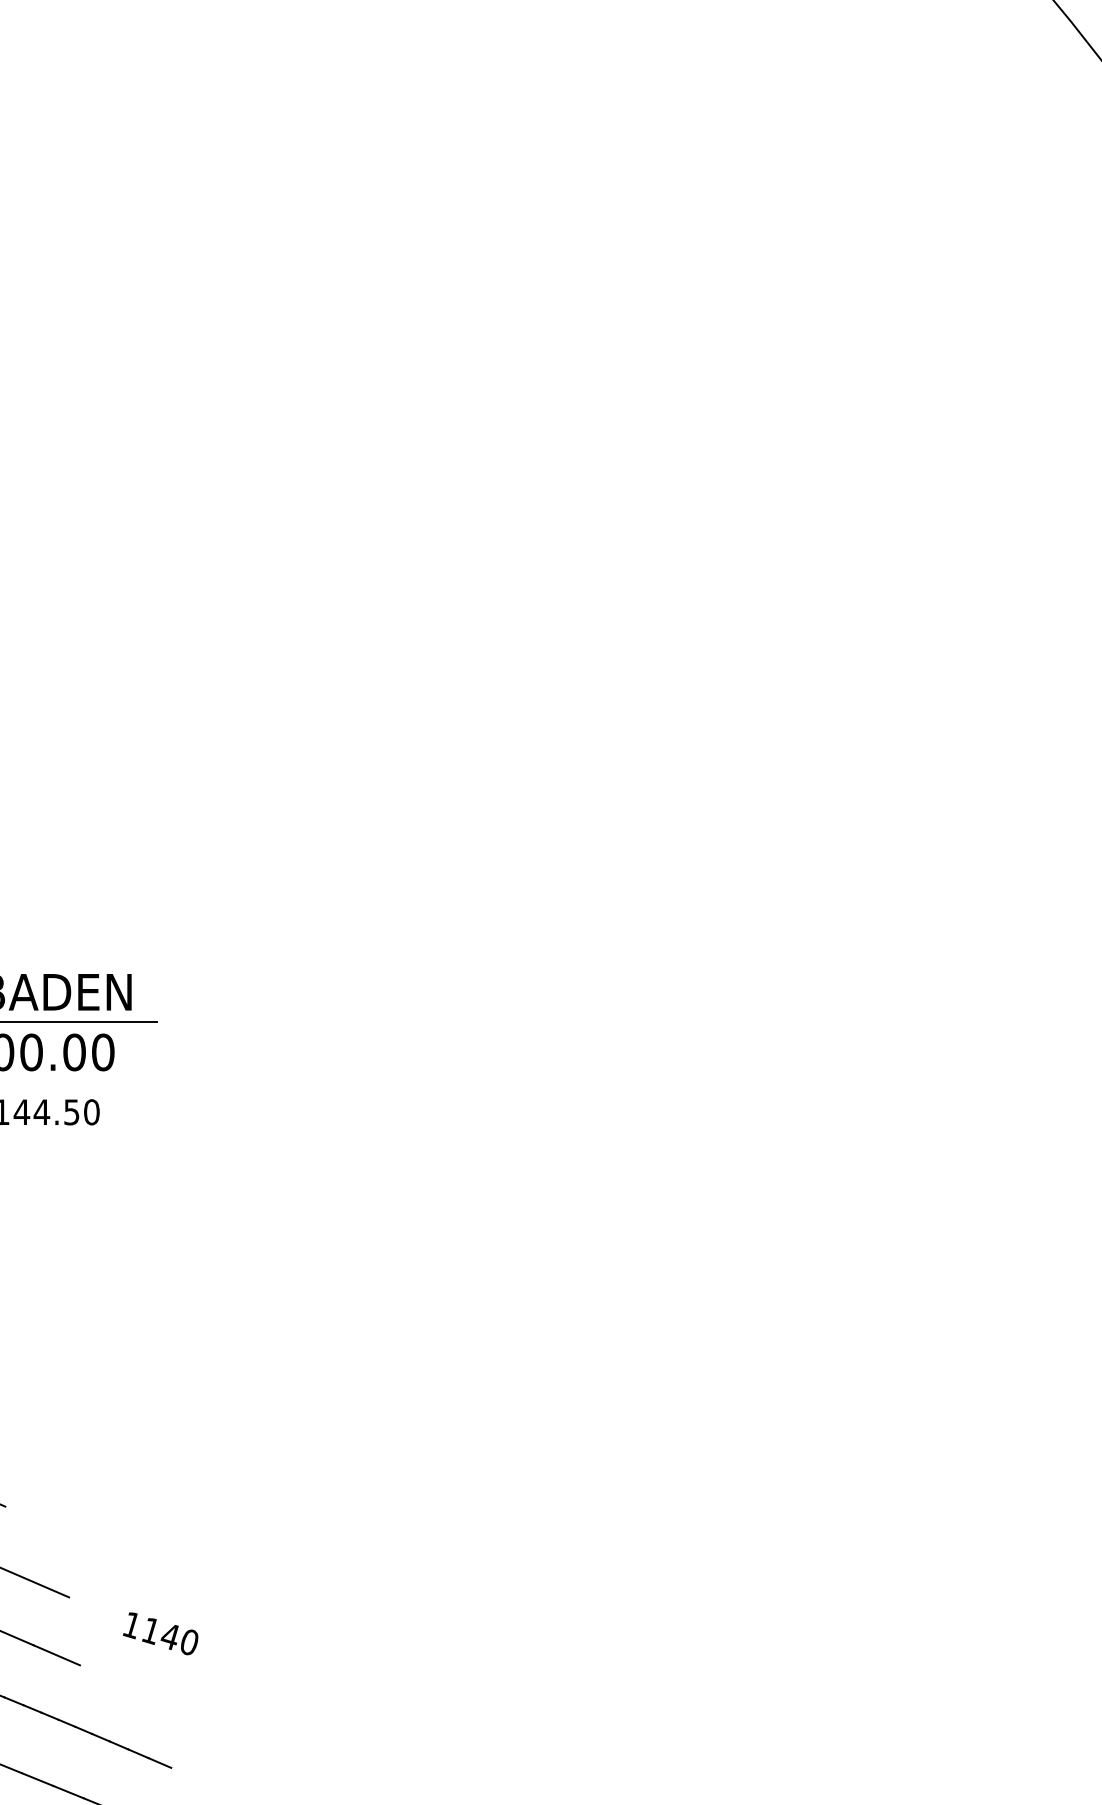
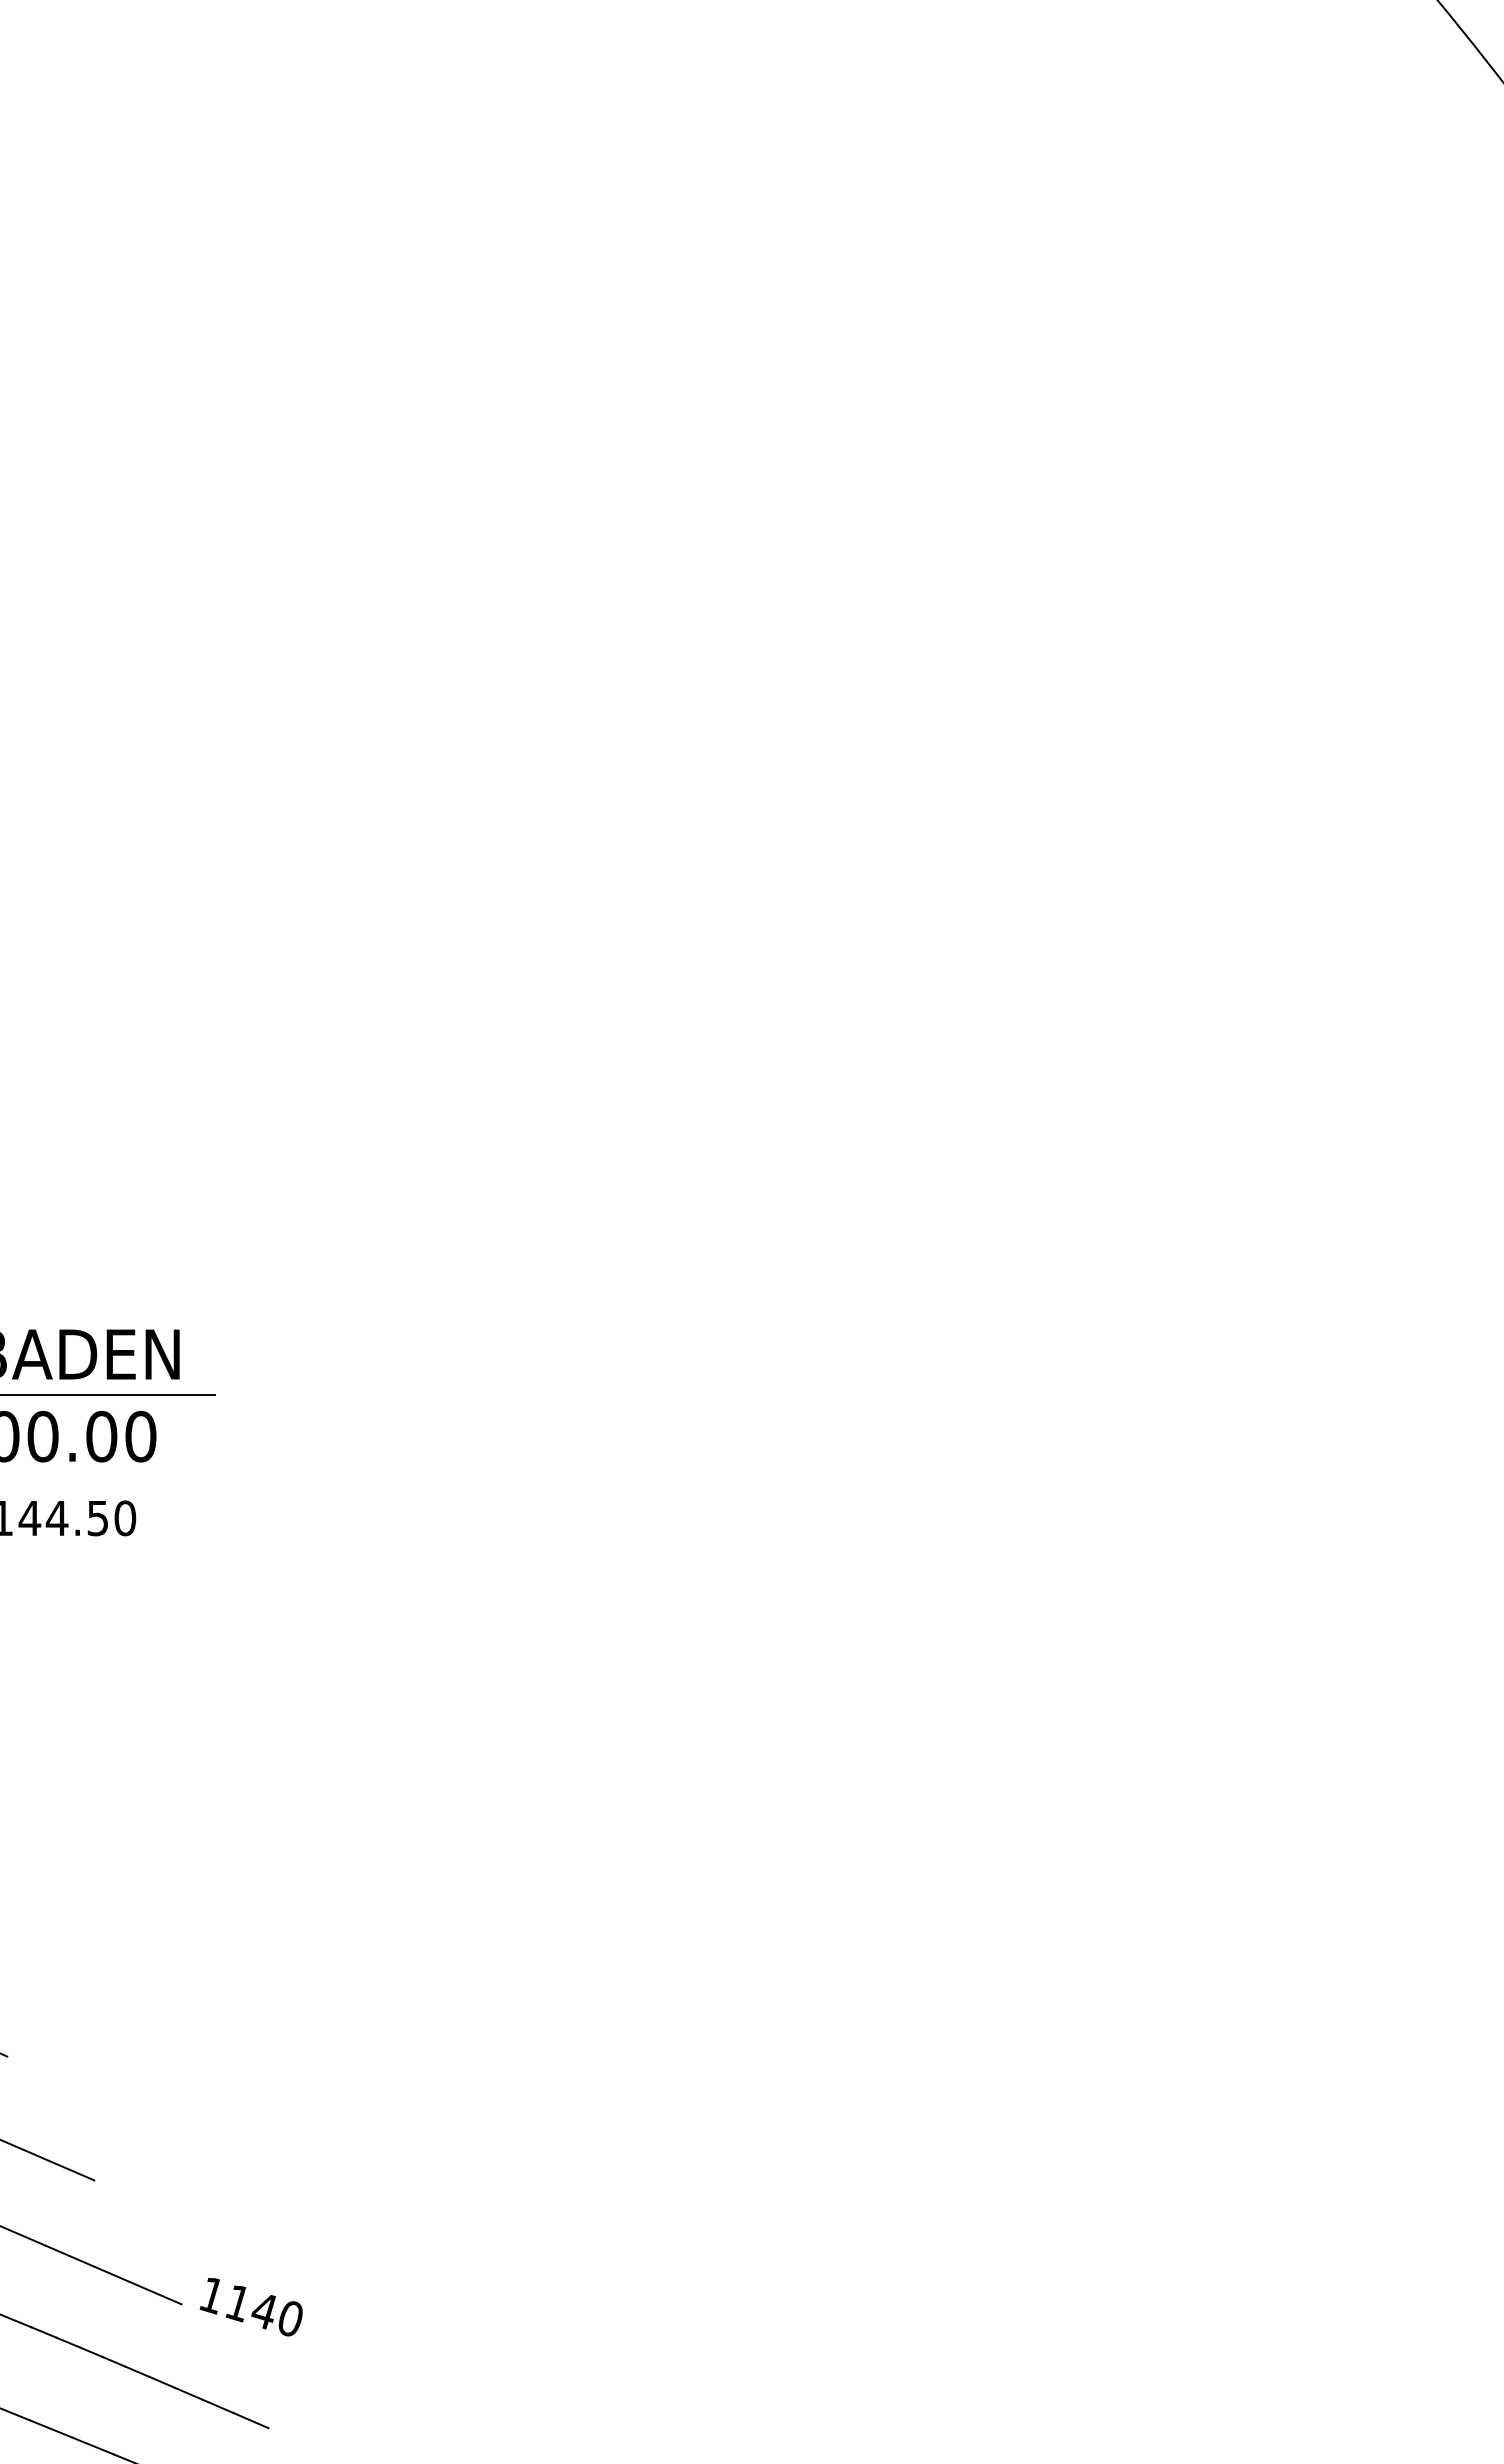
text: (160, 1634) -> (250, 2307), moved
line: (106, 1676) -> (145, 2288), added
line: (183, 1773) -> (250, 2420), added

